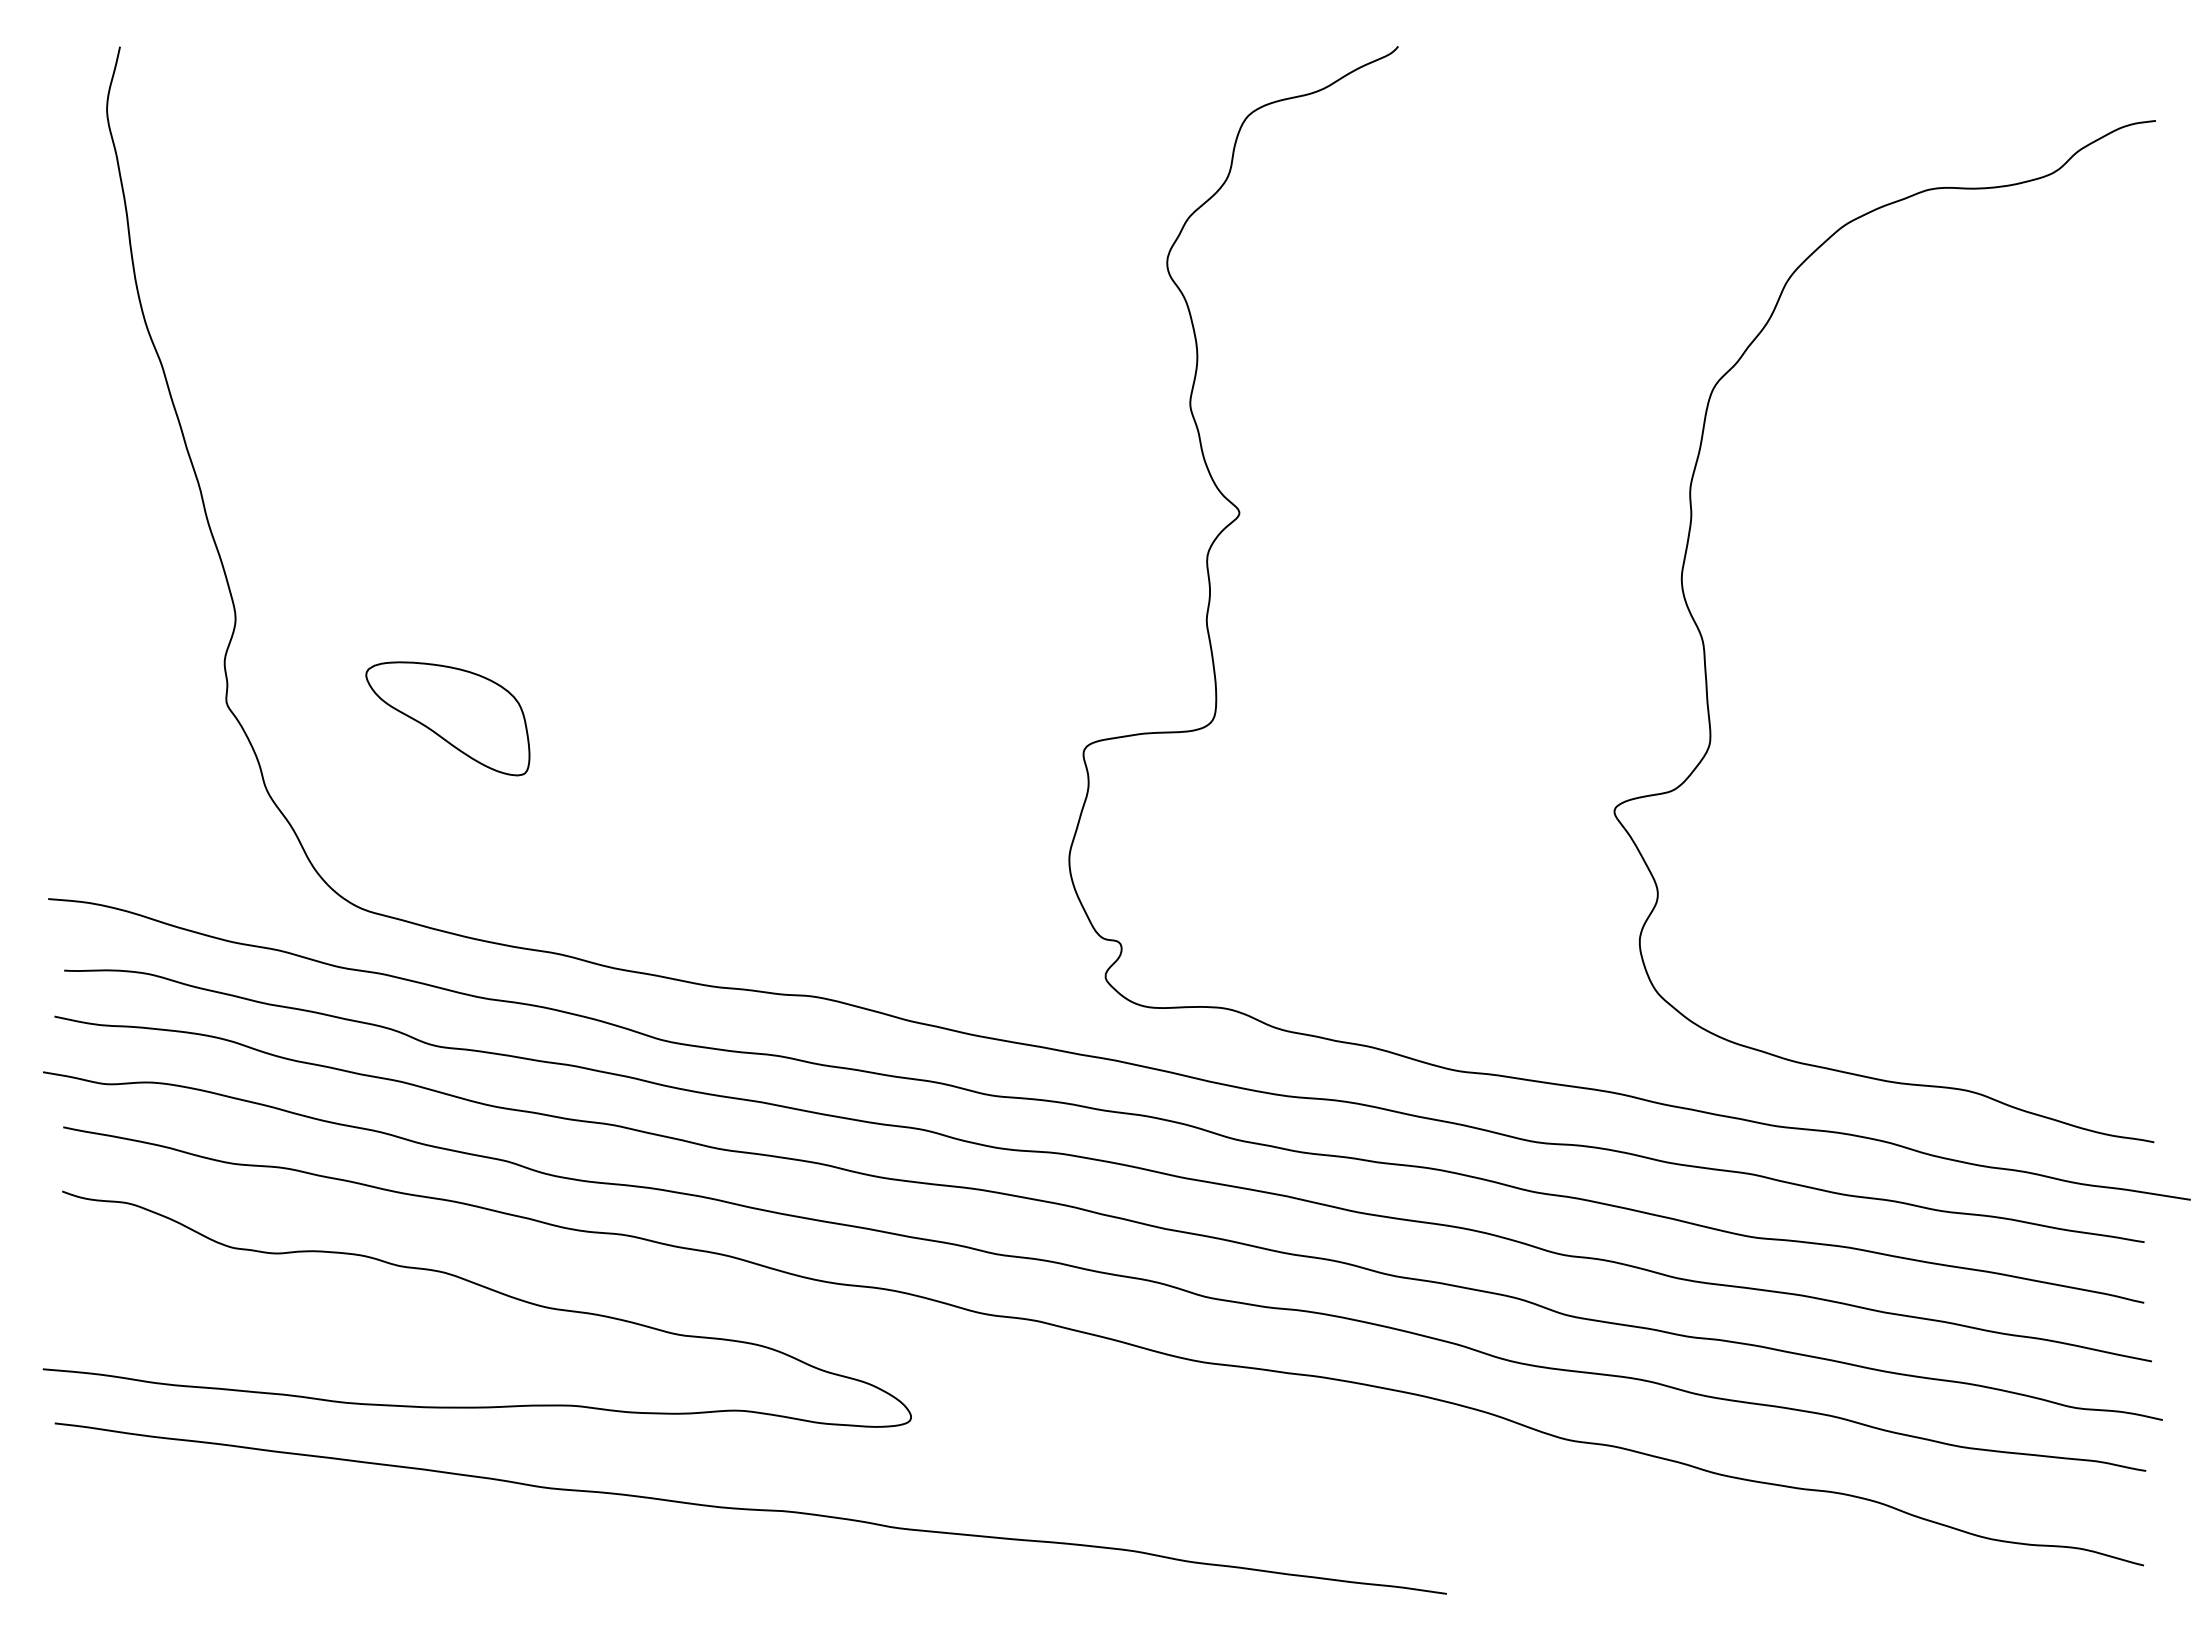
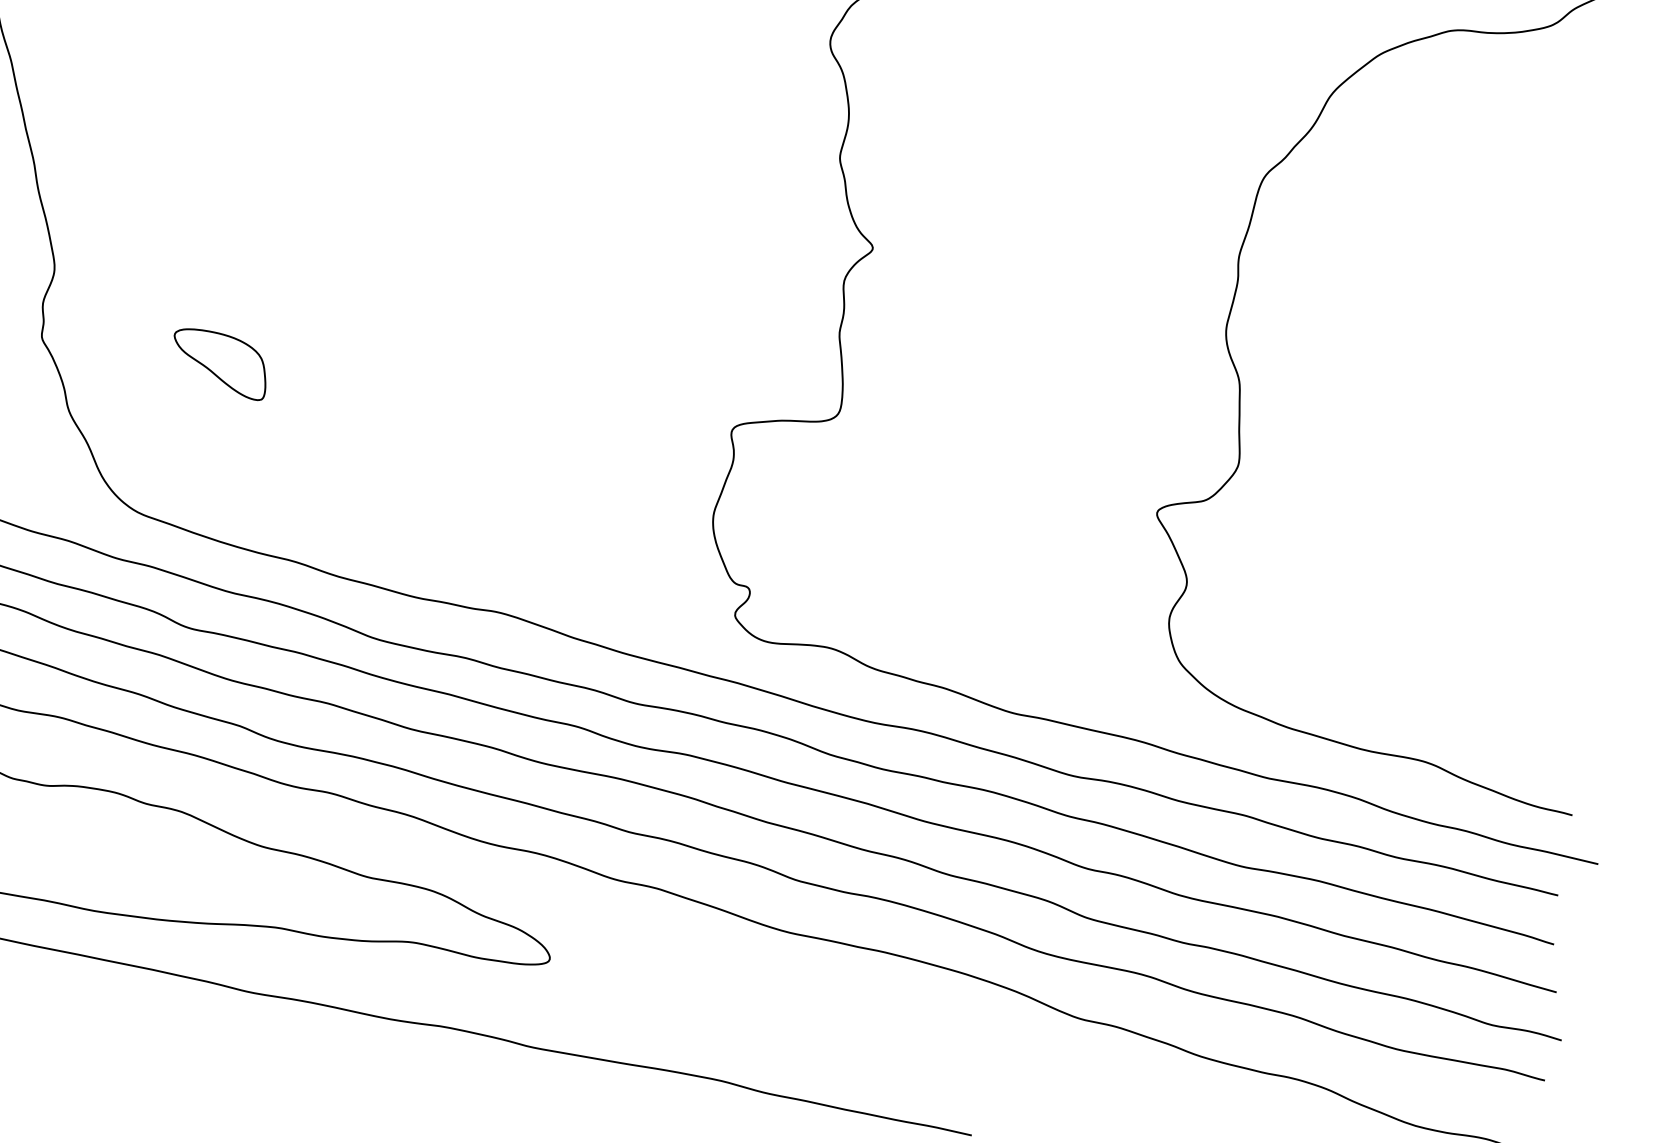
part: (447, 718) -> (219, 364), size x0.71

